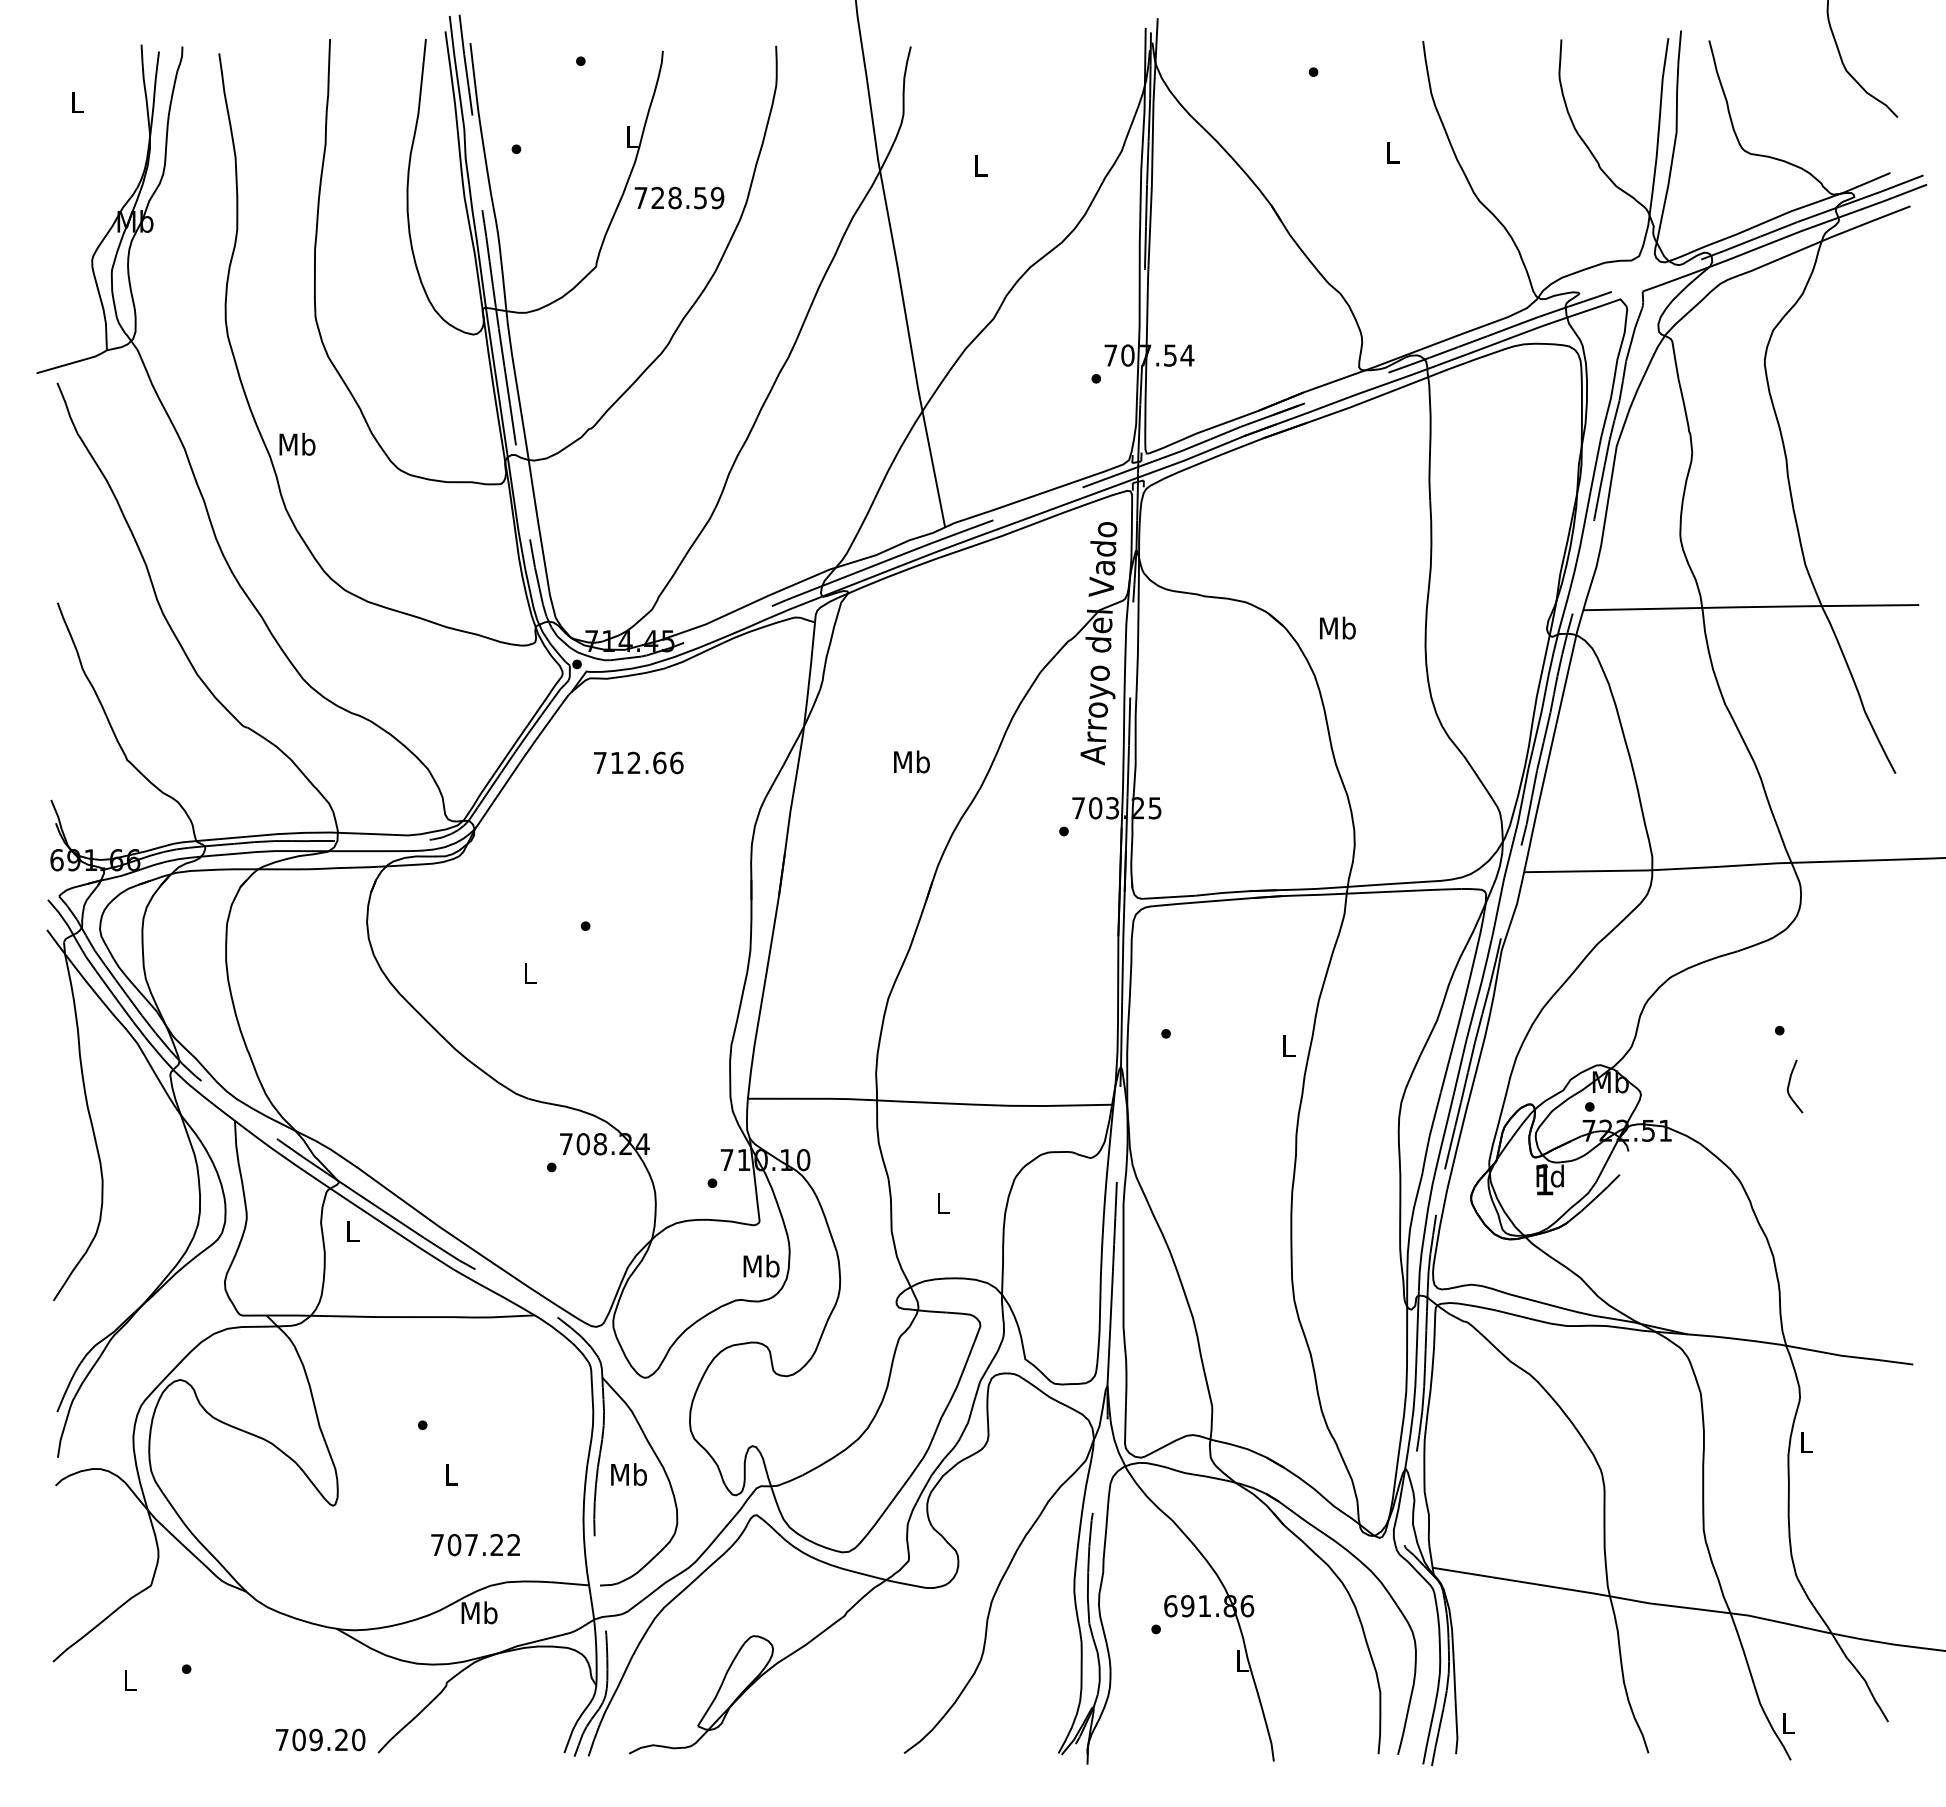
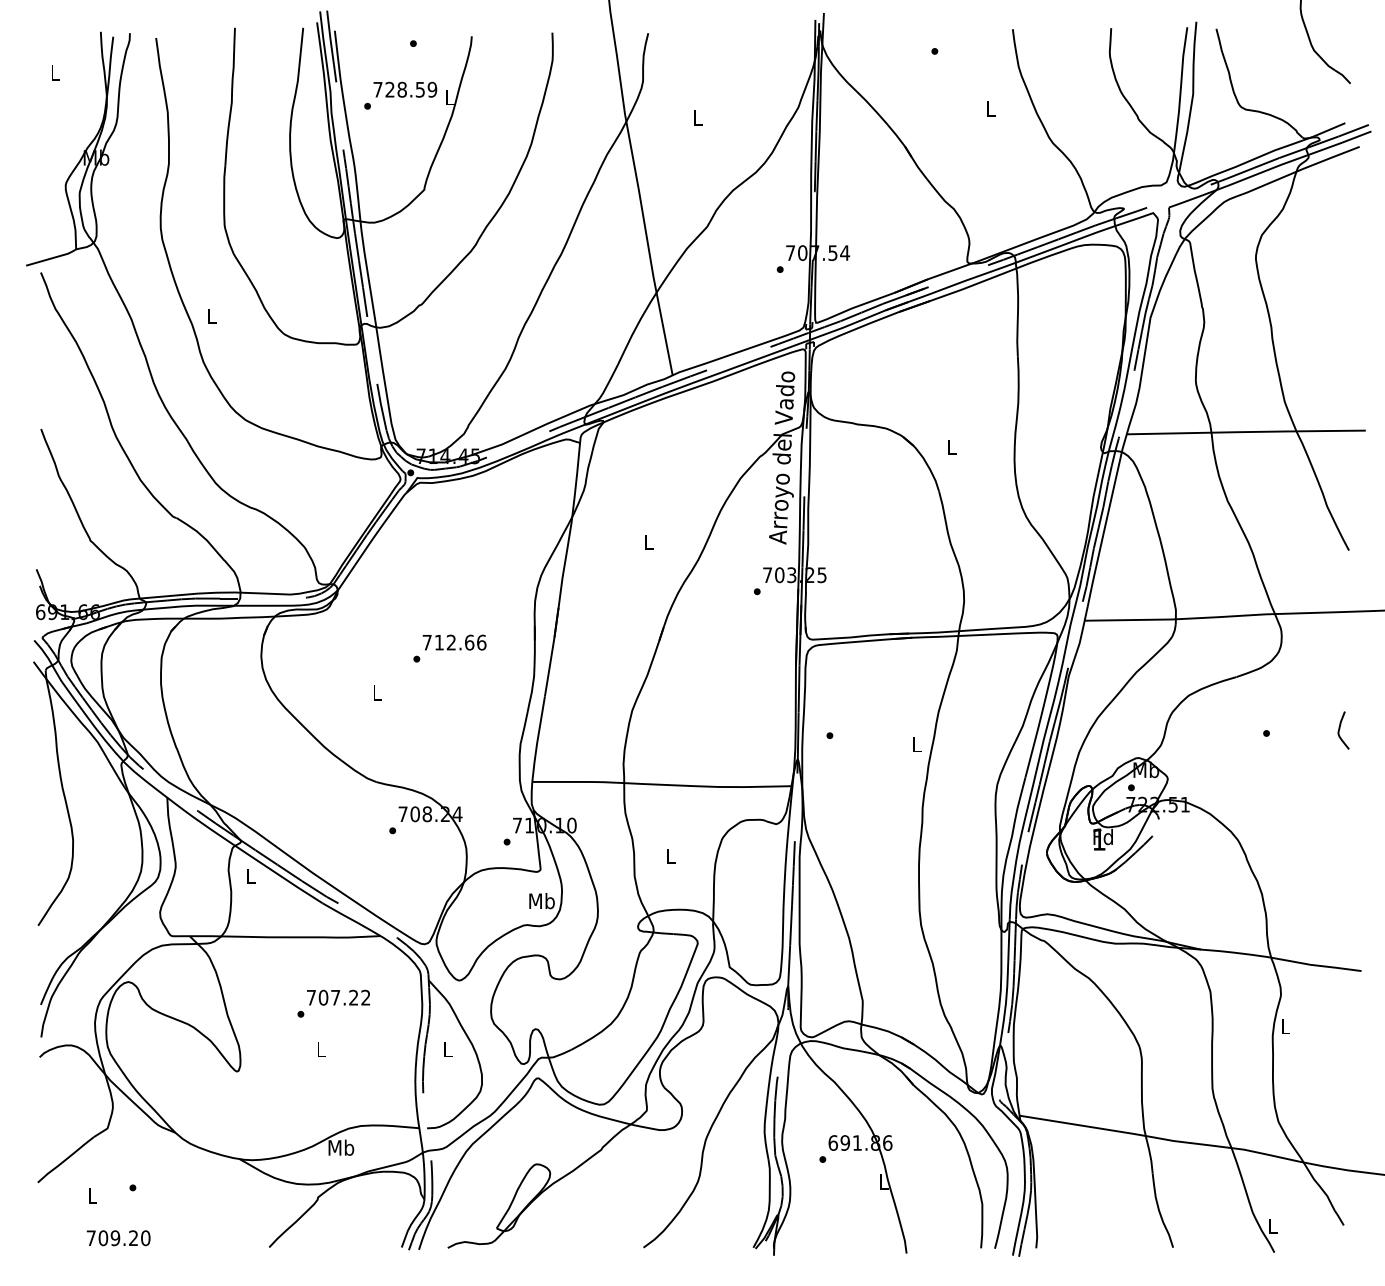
text: (679, 197) -> (405, 89), moved
text: (297, 443) -> (211, 315), Mb -> L
text: (1337, 627) -> (951, 446), Mb -> L
text: (911, 761) -> (648, 541), Mb -> L
text: (638, 762) -> (454, 642), moved
curve: (1789, 1086) -> (1339, 730), moved
text: (629, 1474) -> (448, 1049), Mb -> L
text: (475, 1544) -> (338, 997), moved
text: (320, 1739) -> (118, 1237), moved

